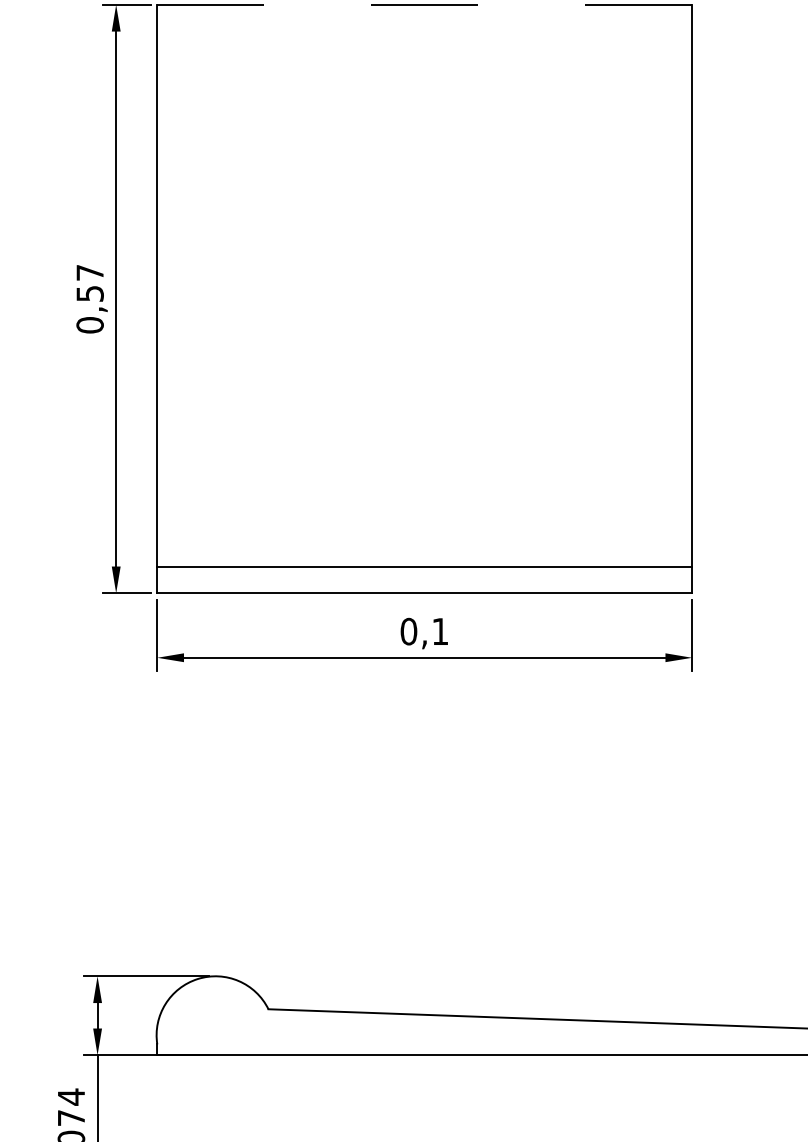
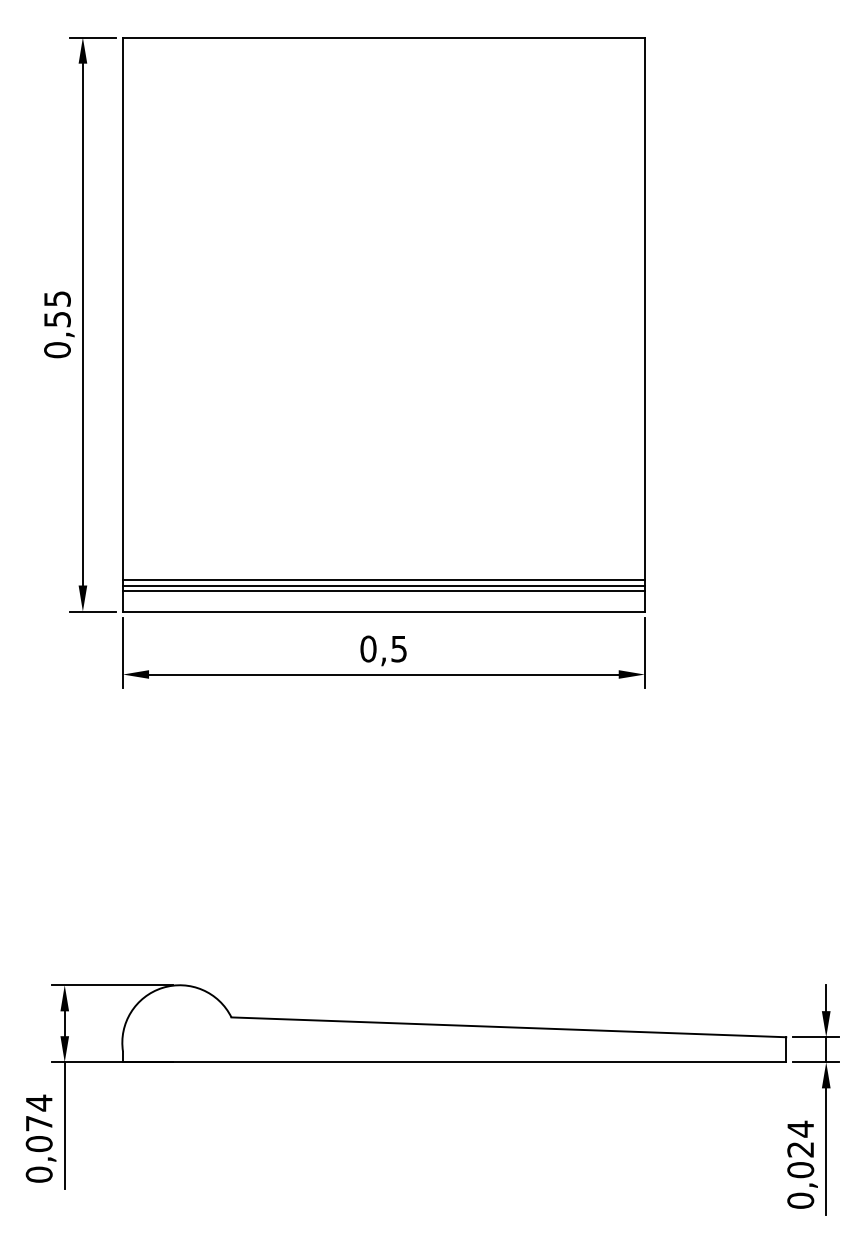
line: (424, 4) -> (383, 37), dashed -> solid
text: (90, 272) -> (57, 298), 0,57 -> 0,55
line: (424, 561) -> (383, 580), added
line: (424, 571) -> (383, 590), added
text: (439, 632) -> (398, 649), 0,1 -> 0,5

